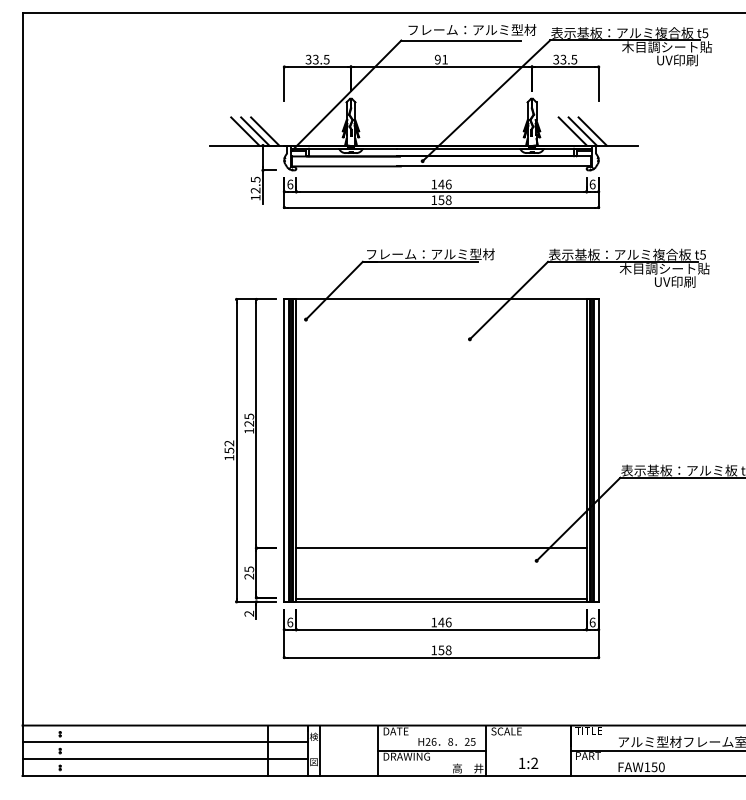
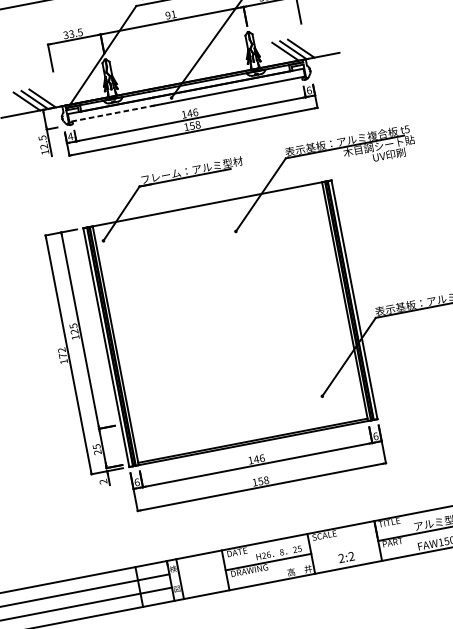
line: (346, 166) -> (112, 113), solid -> dashed
text: (290, 184) -> (70, 136), 6 -> 4
text: (229, 450) -> (63, 355), 152 -> 172
line: (441, 548) -> (245, 400), removed
text: (521, 762) -> (341, 557), 1:2 -> 2:2

